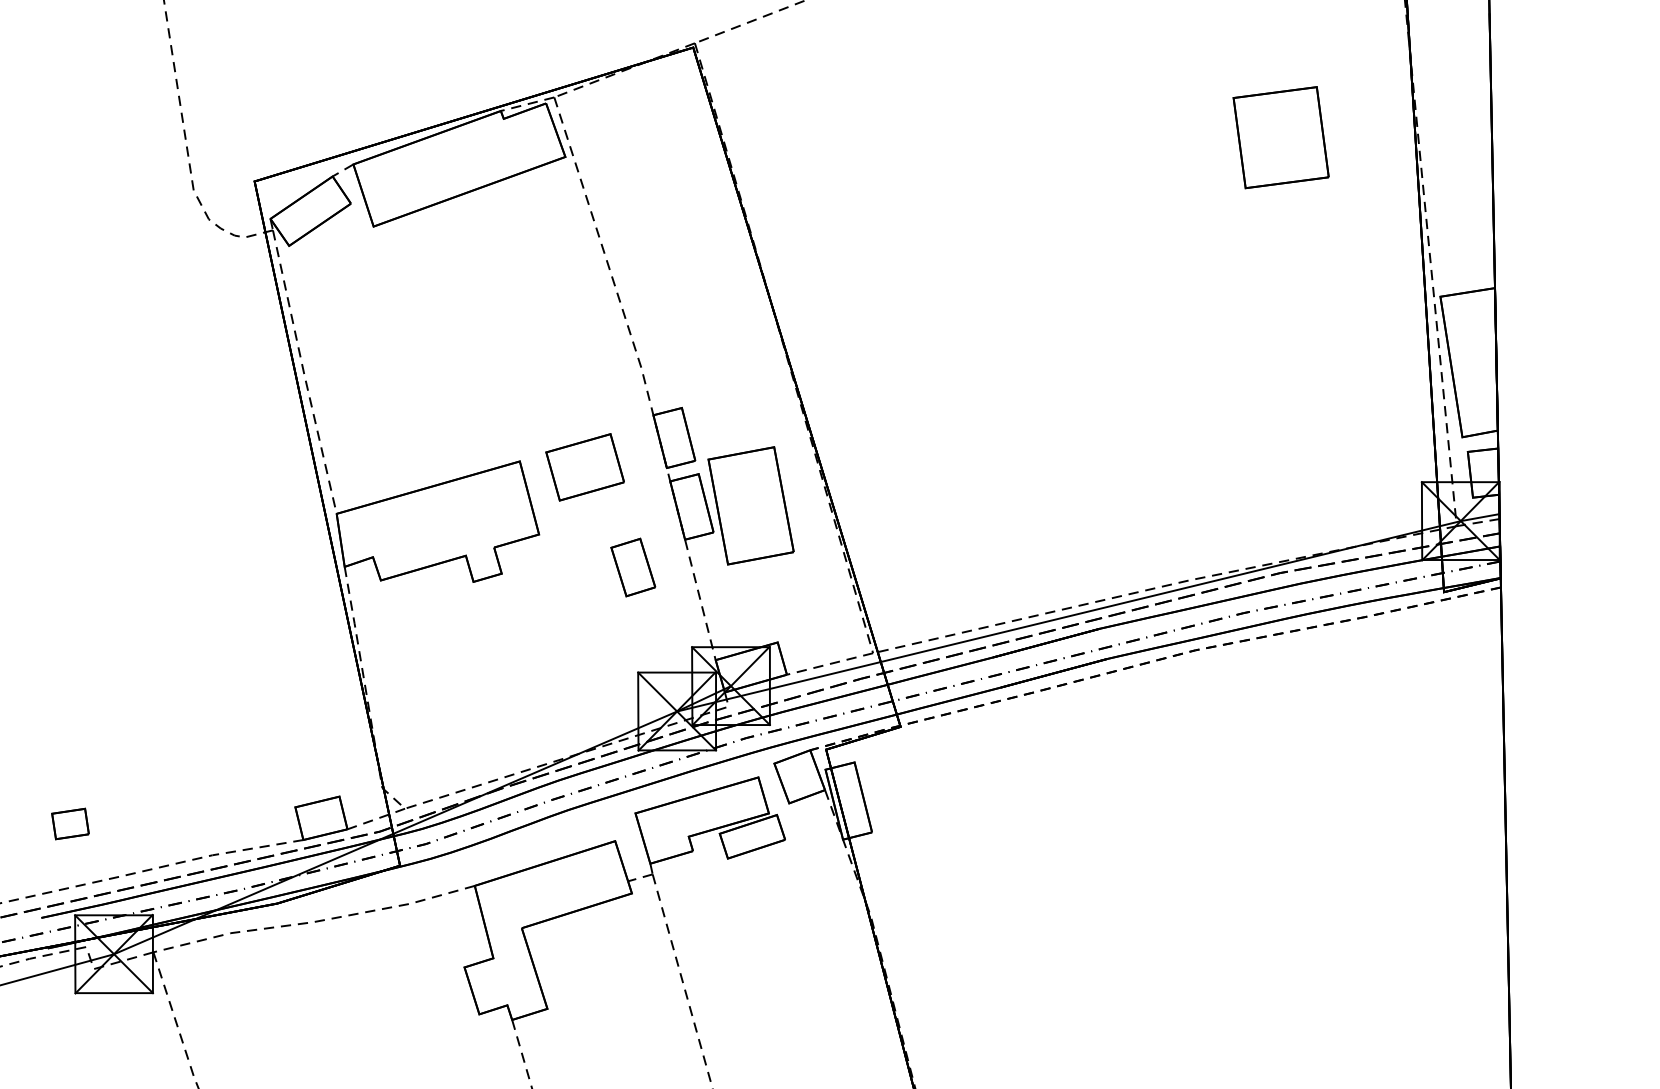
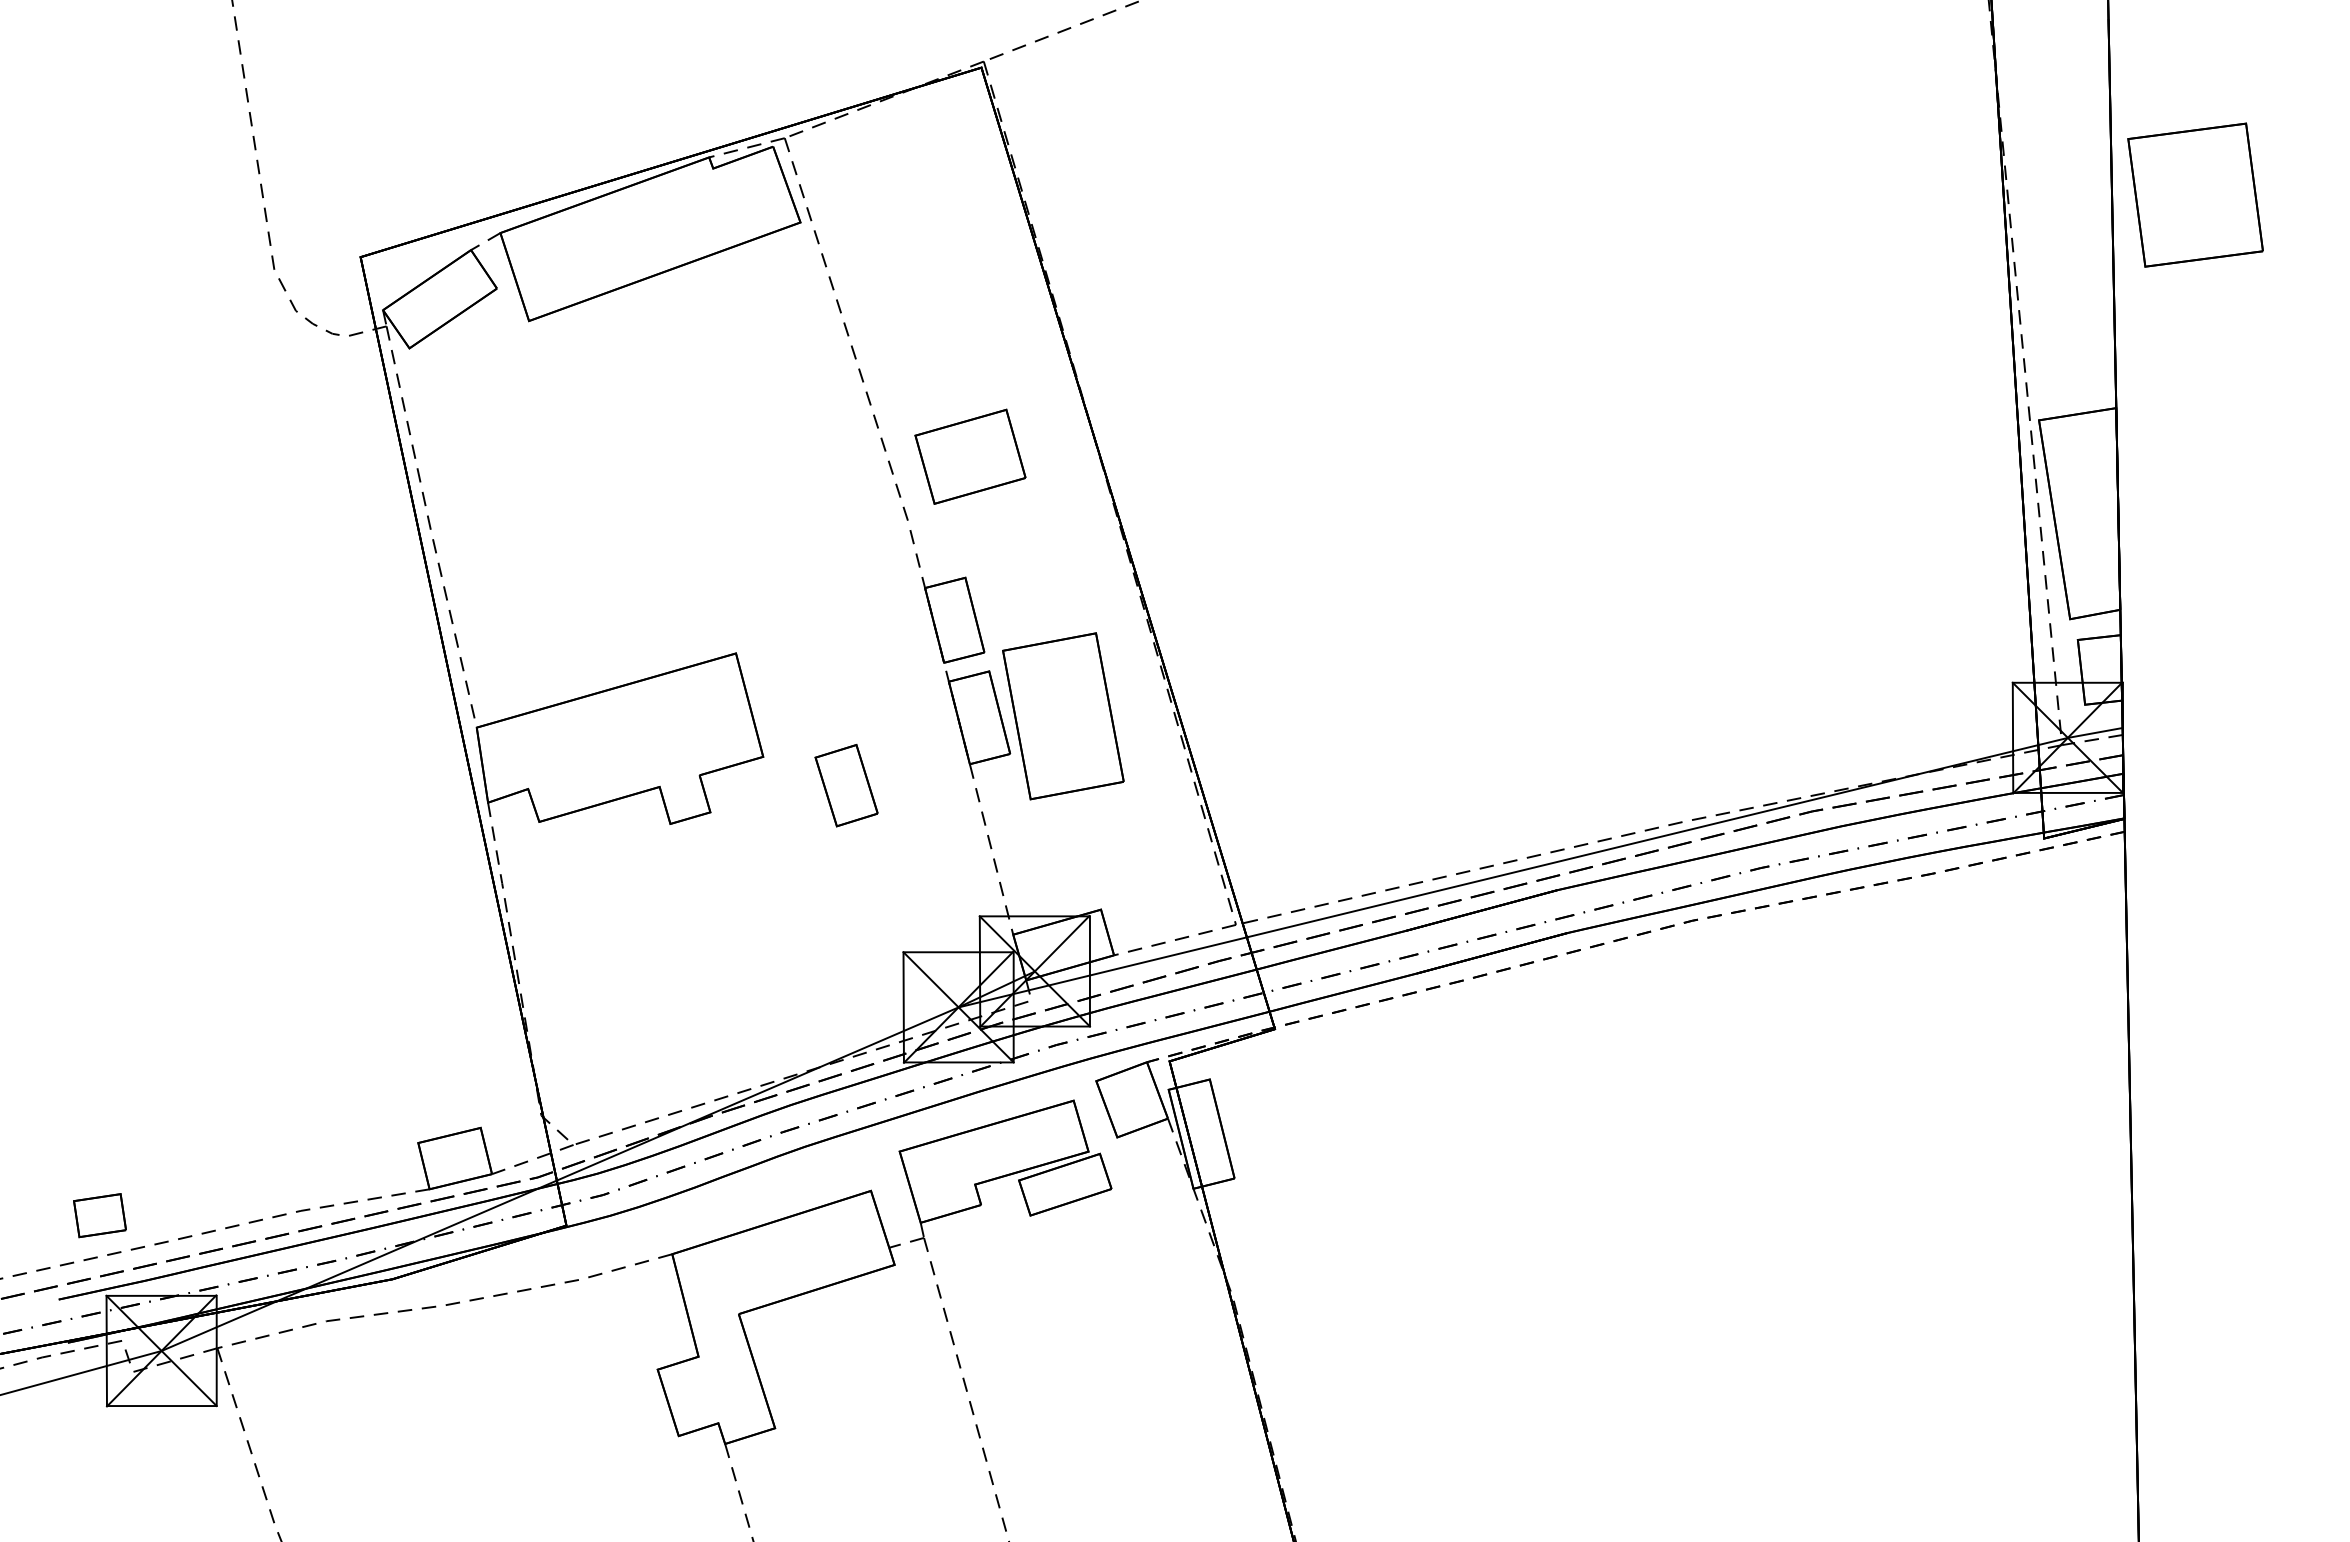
part: (1281, 137) -> (2195, 194), moved
part: (585, 467) -> (970, 456), moved
part: (633, 567) -> (846, 785), moved
part: (70, 823) -> (99, 1215), moved

